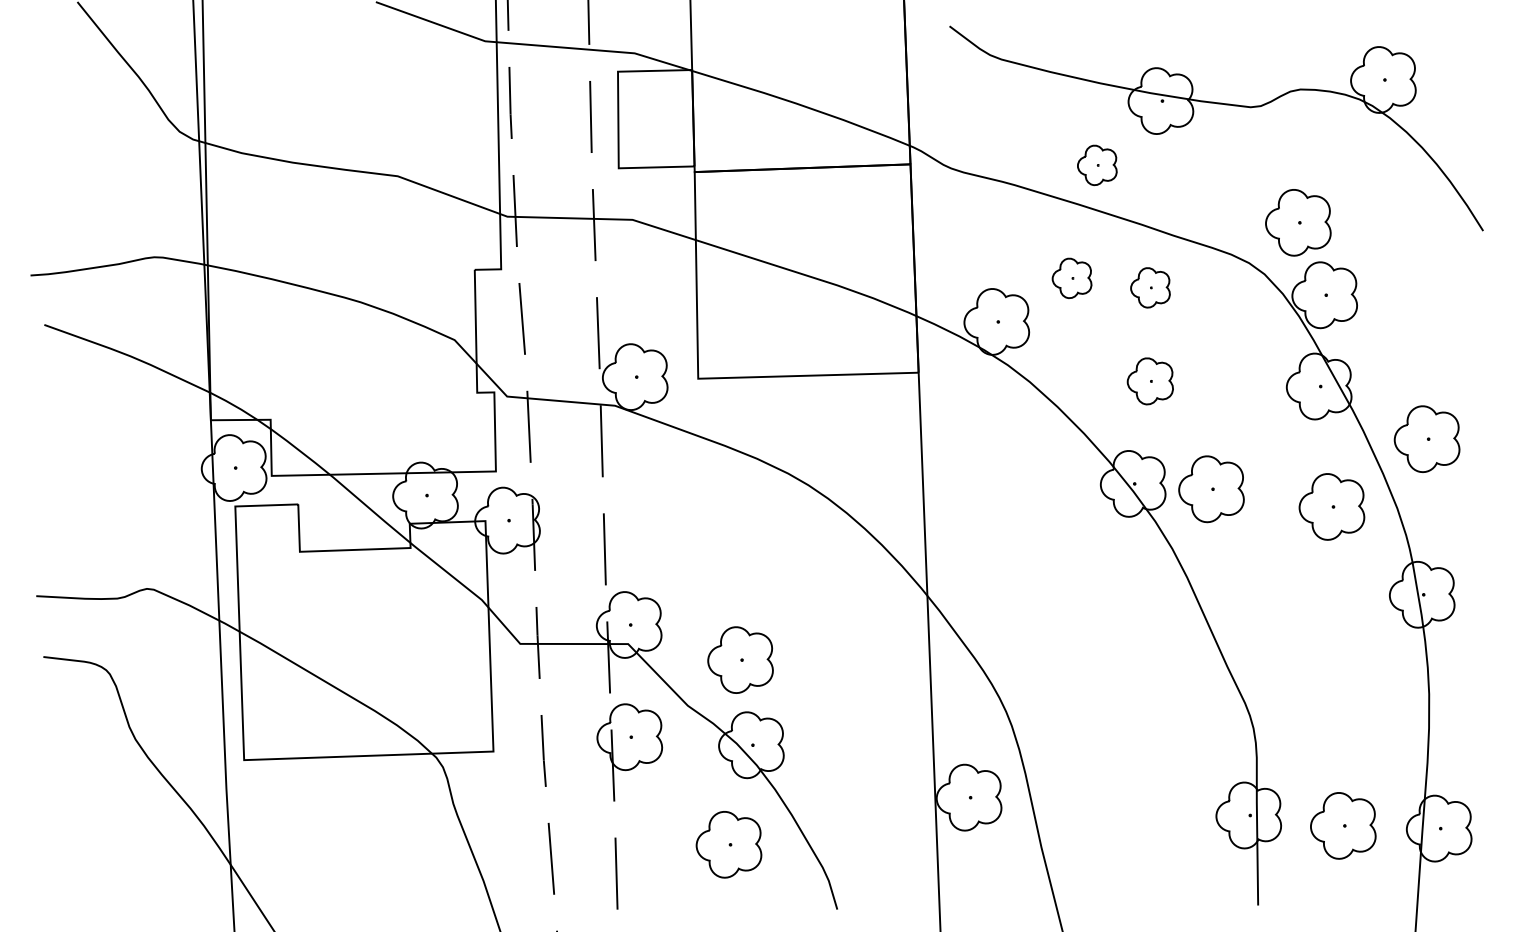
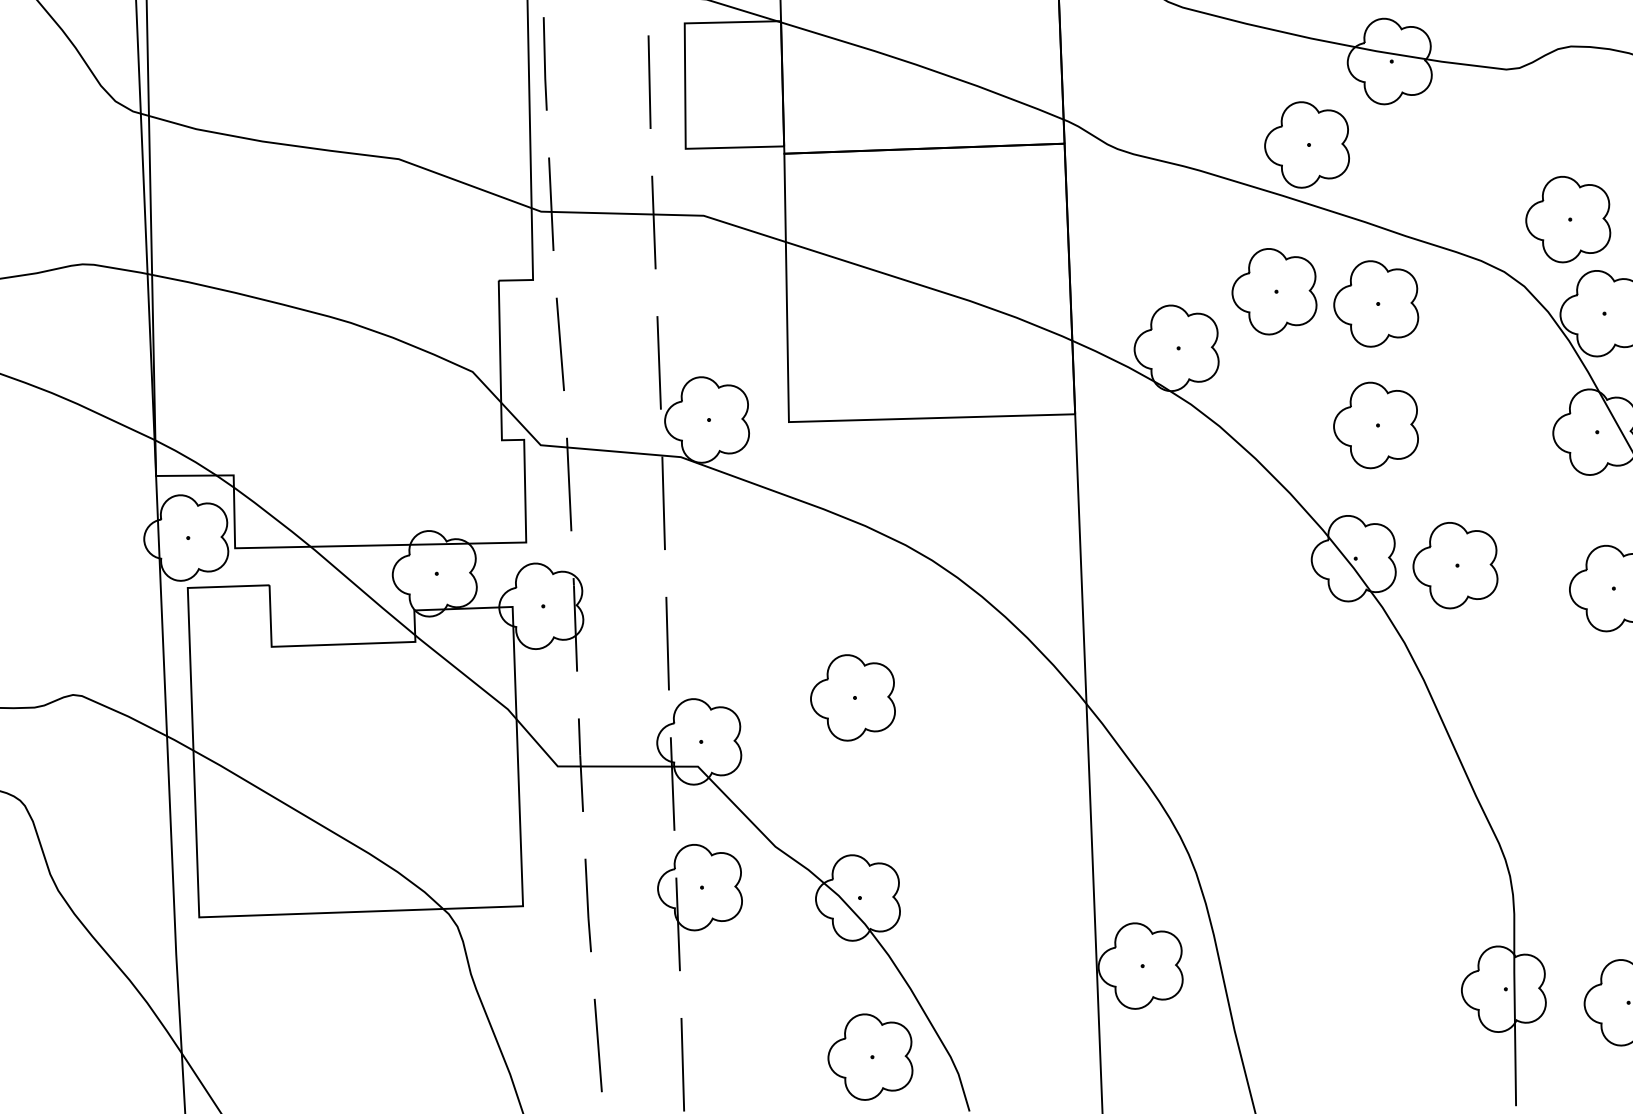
part: (1097, 165) -> (1307, 145), size x1.67
part: (1071, 278) -> (1273, 291), size x1.67
part: (1150, 287) -> (1376, 303), size x1.67
part: (1150, 381) -> (1376, 425), size x1.43
part: (740, 659) -> (852, 697), moved
part: (728, 844) -> (869, 1056), moved

